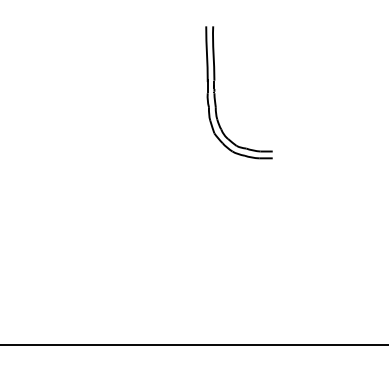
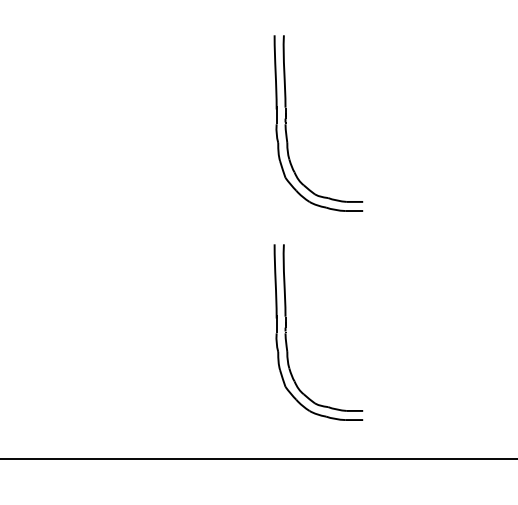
part: (215, 248) -> (286, 331), added

